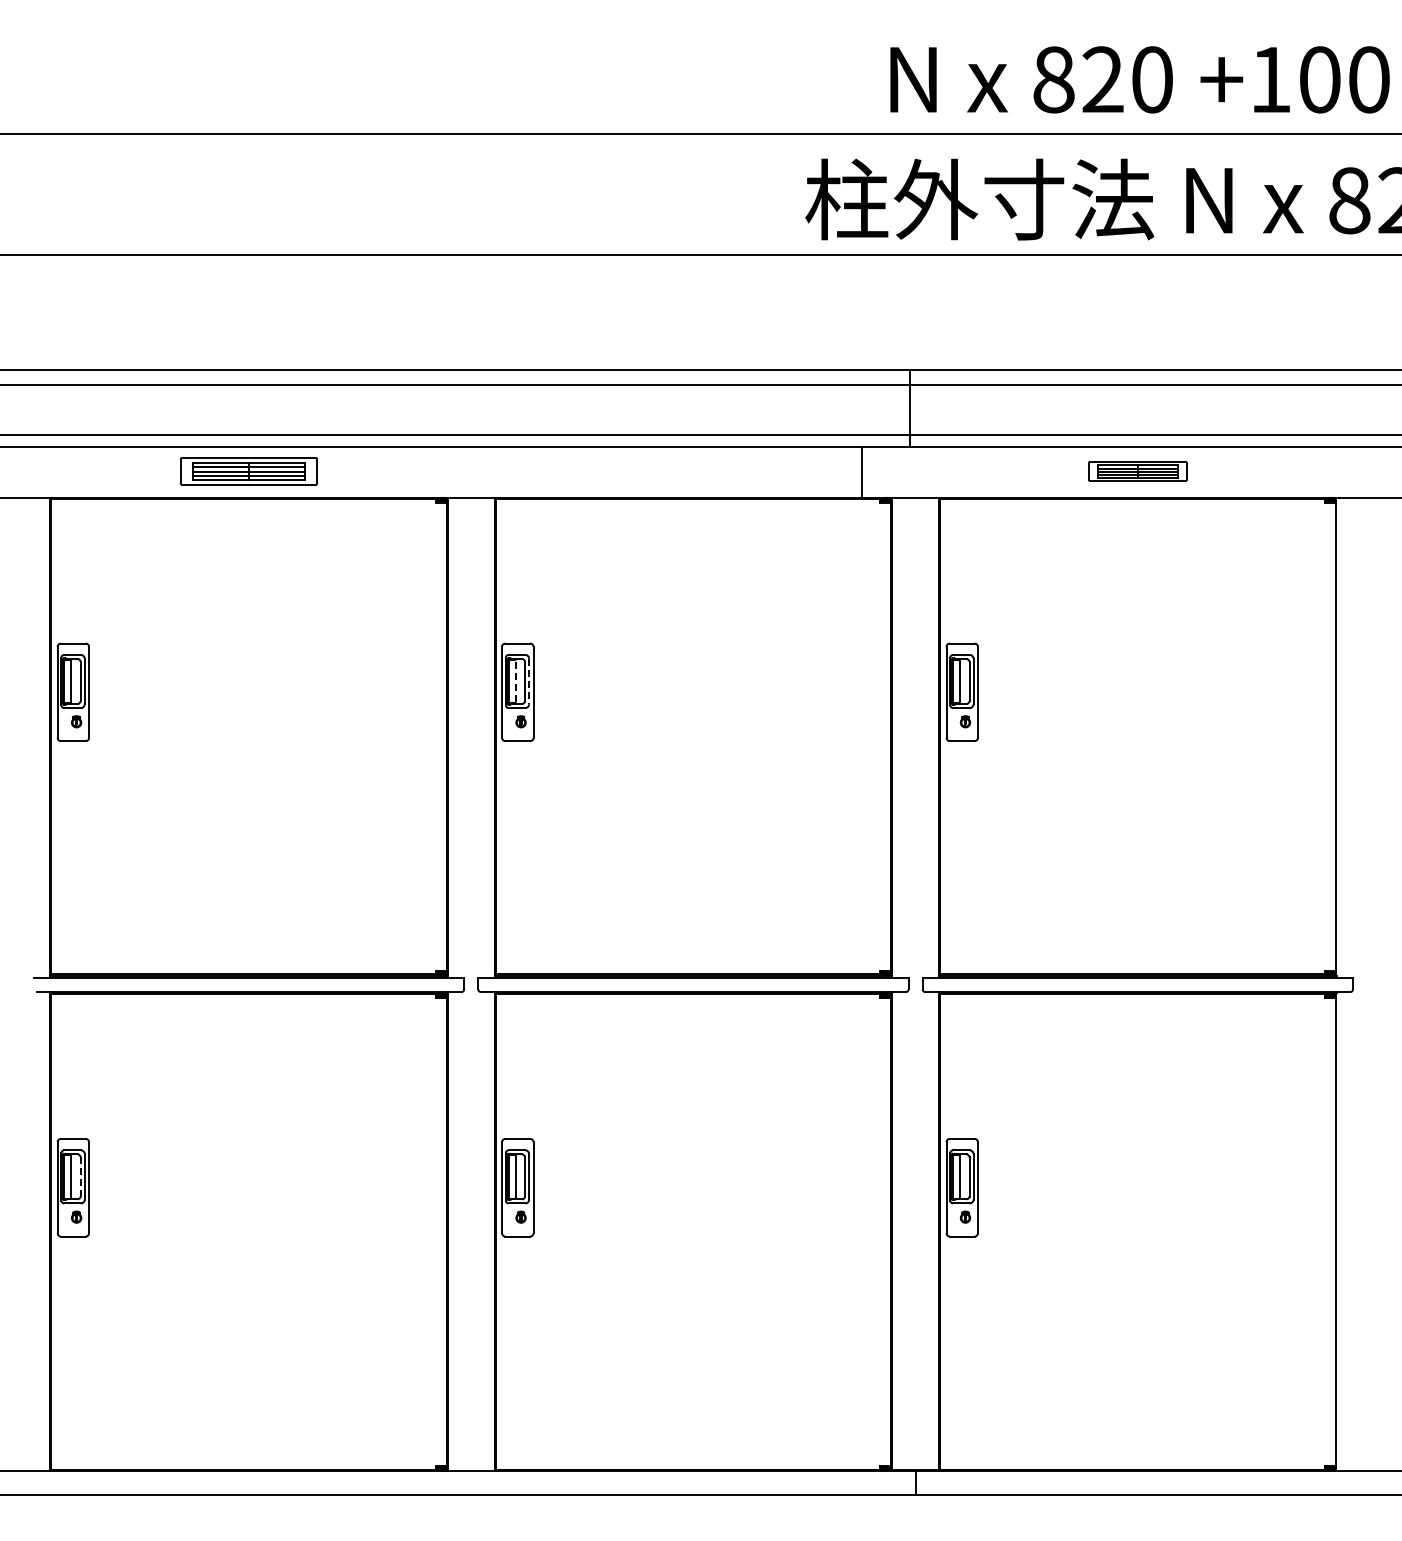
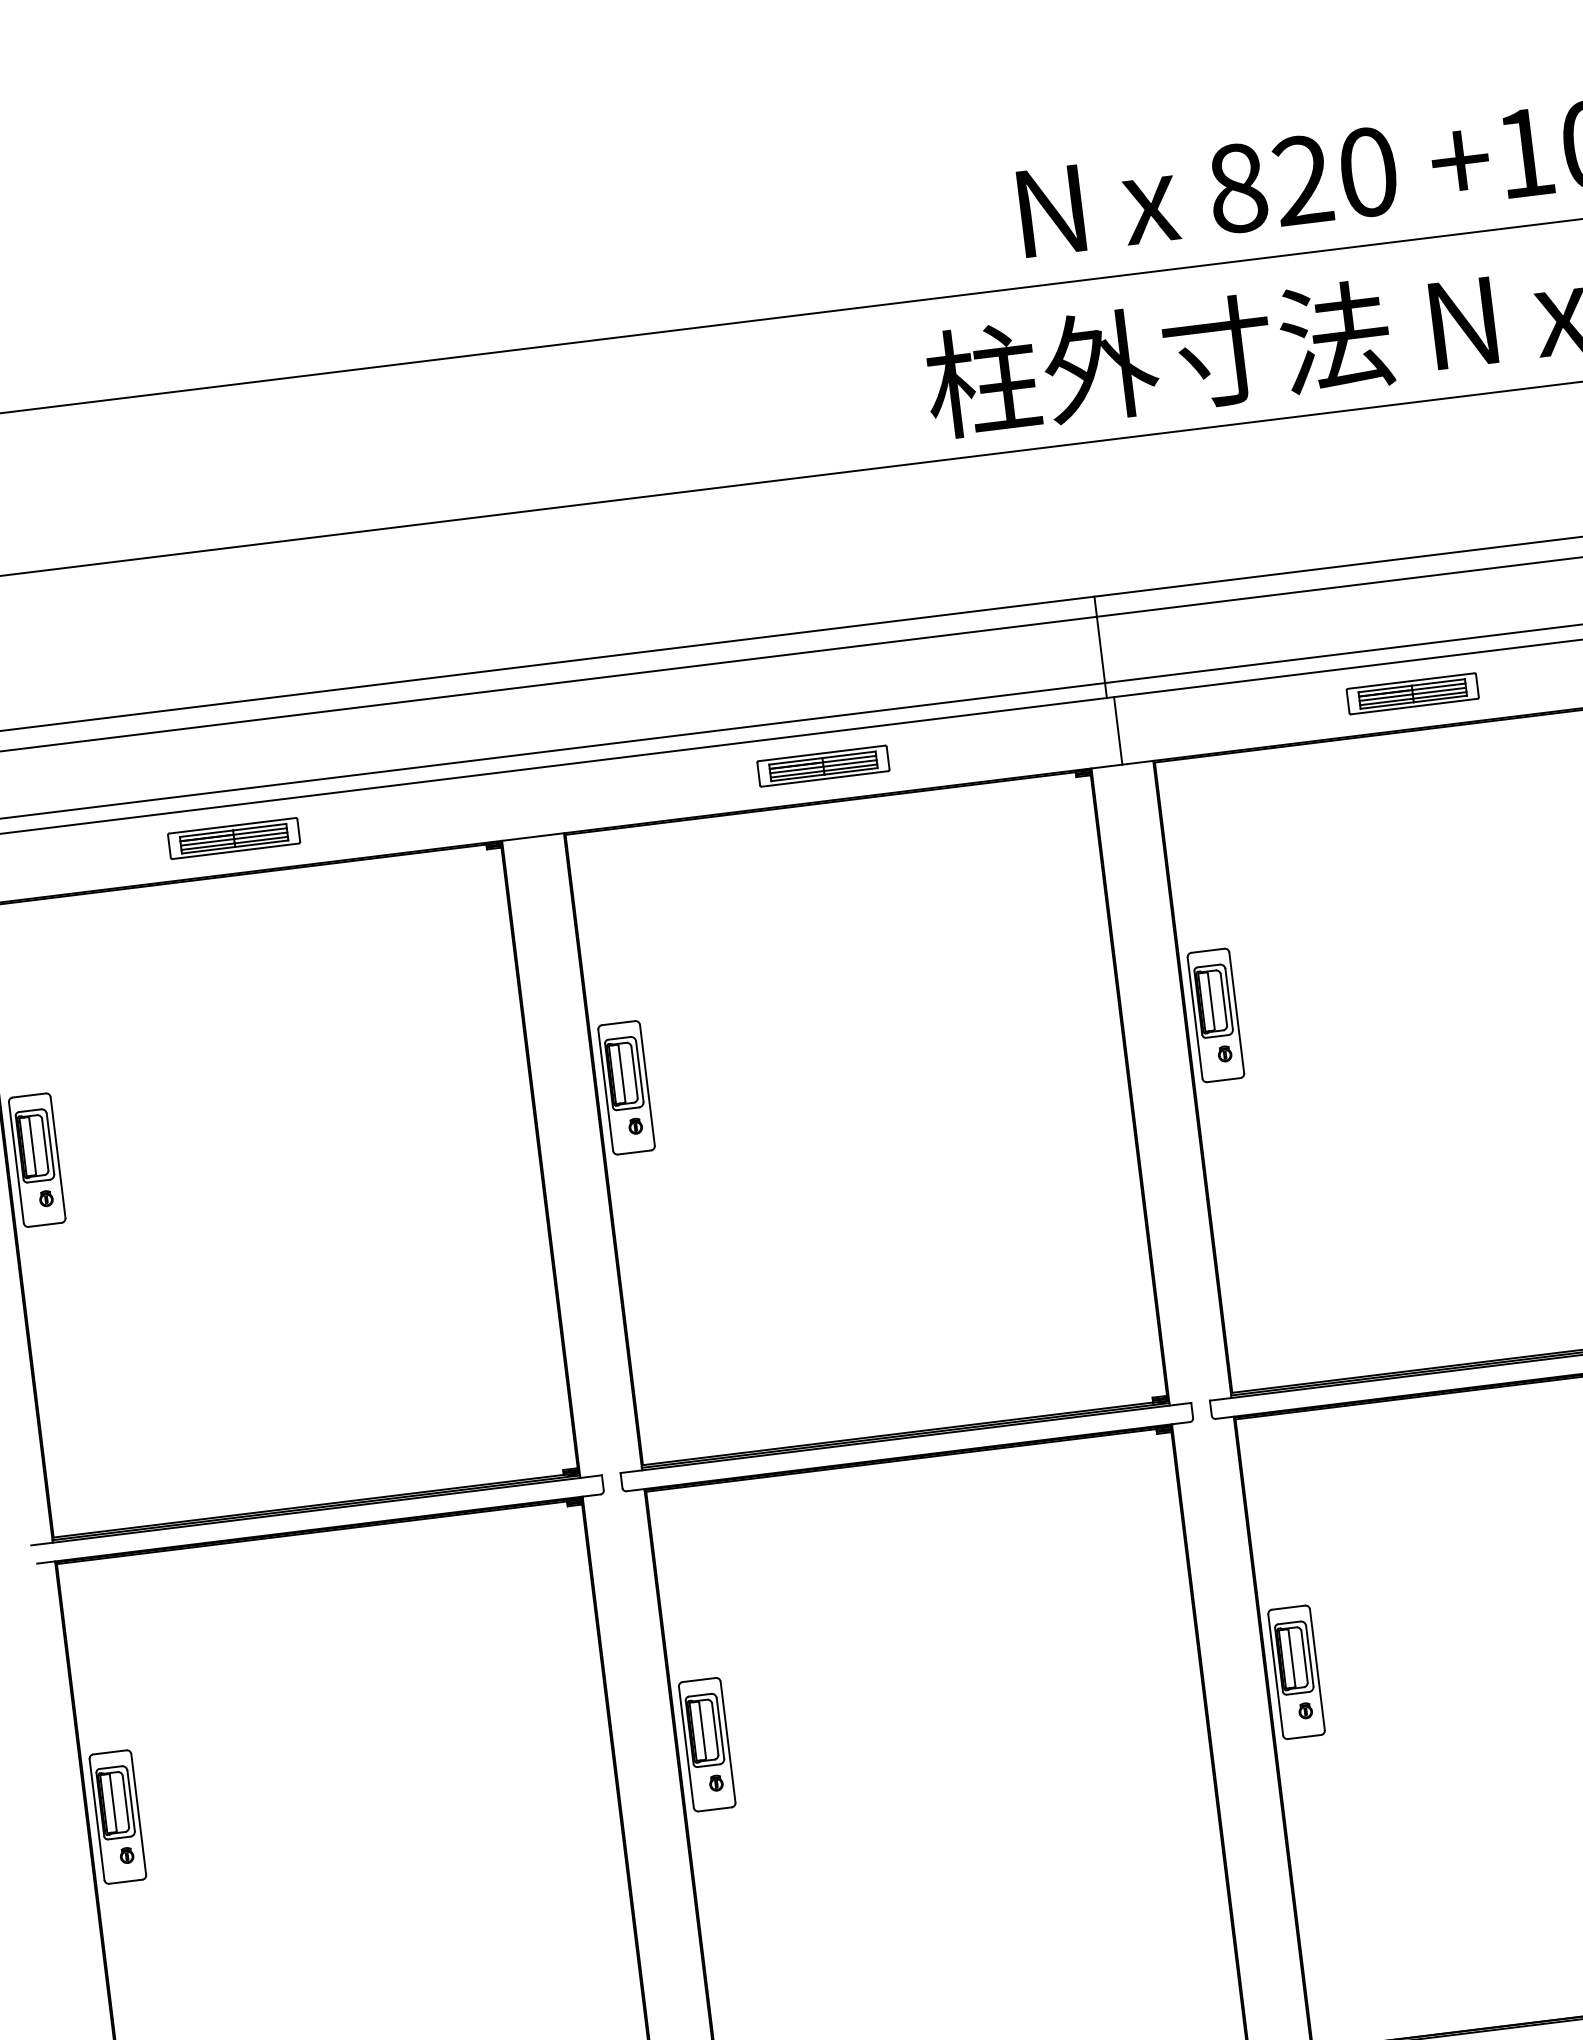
part: (692, 470) -> (822, 765), added
part: (248, 471) -> (233, 838), size x0.71
line: (861, 471) -> (1117, 730), moved
line: (515, 681) -> (621, 1073), dashed -> solid
line: (529, 681) -> (640, 1071), dashed -> solid
line: (80, 1176) -> (125, 1801), dashed -> solid

